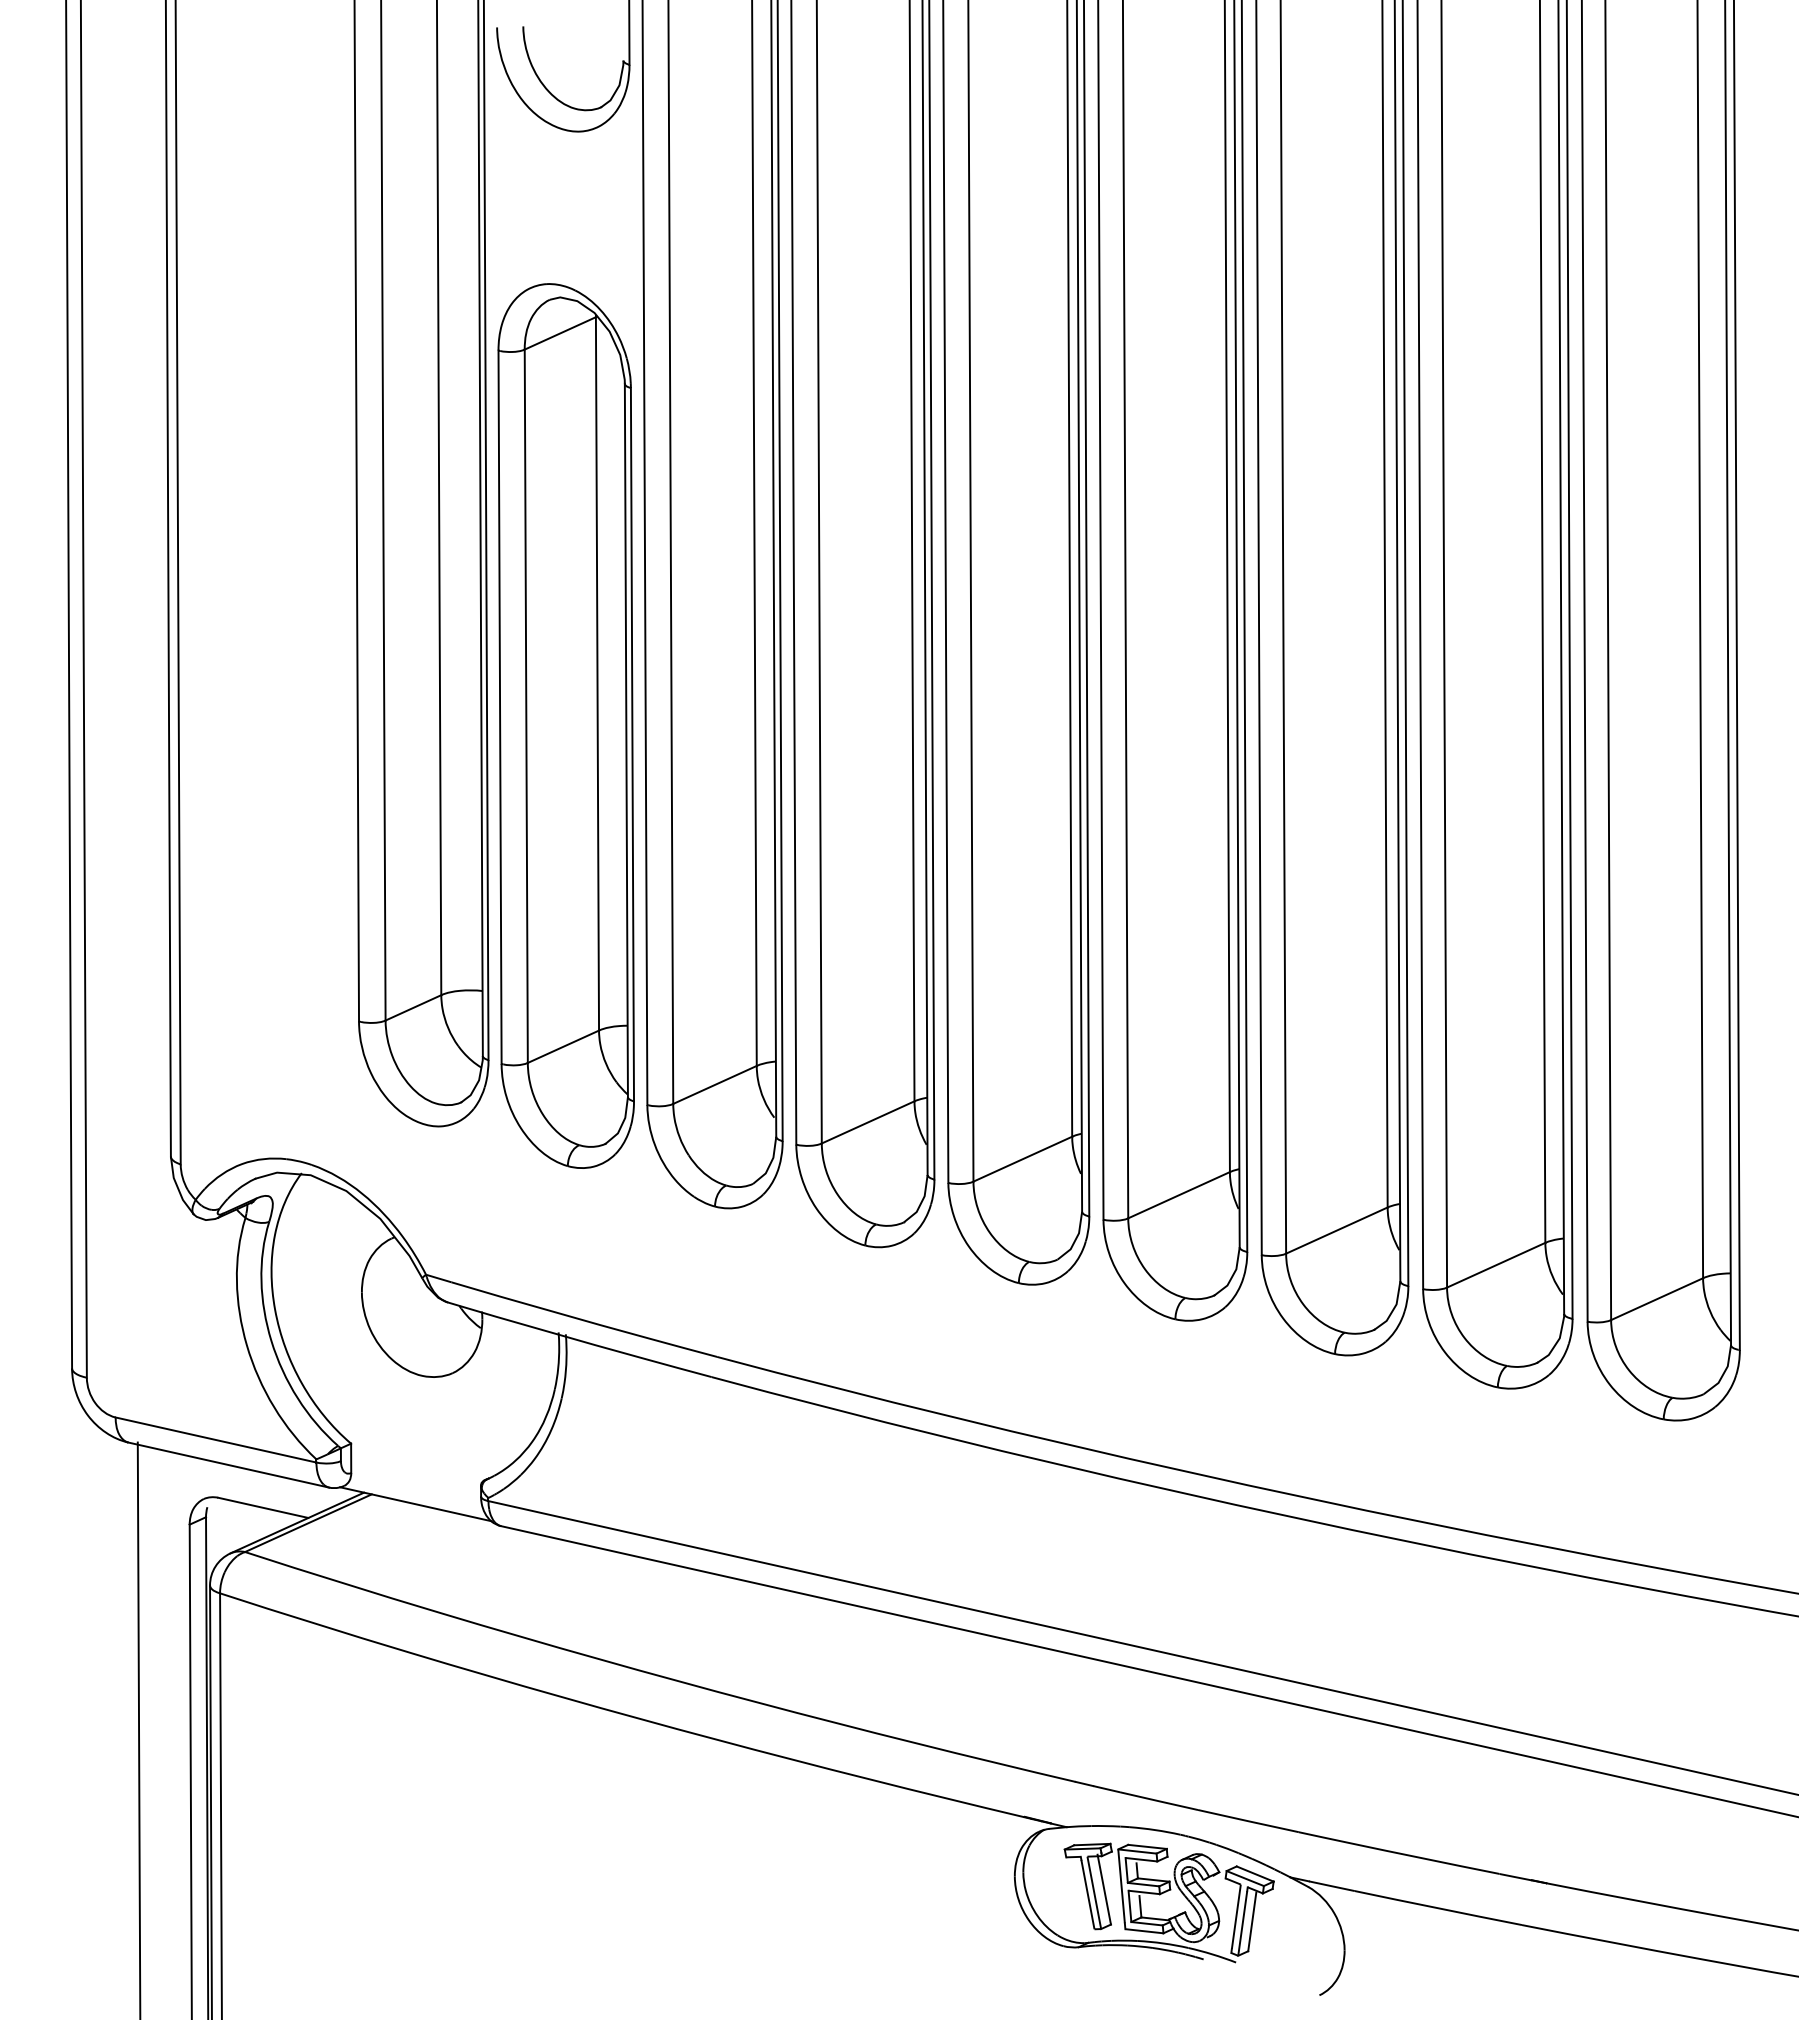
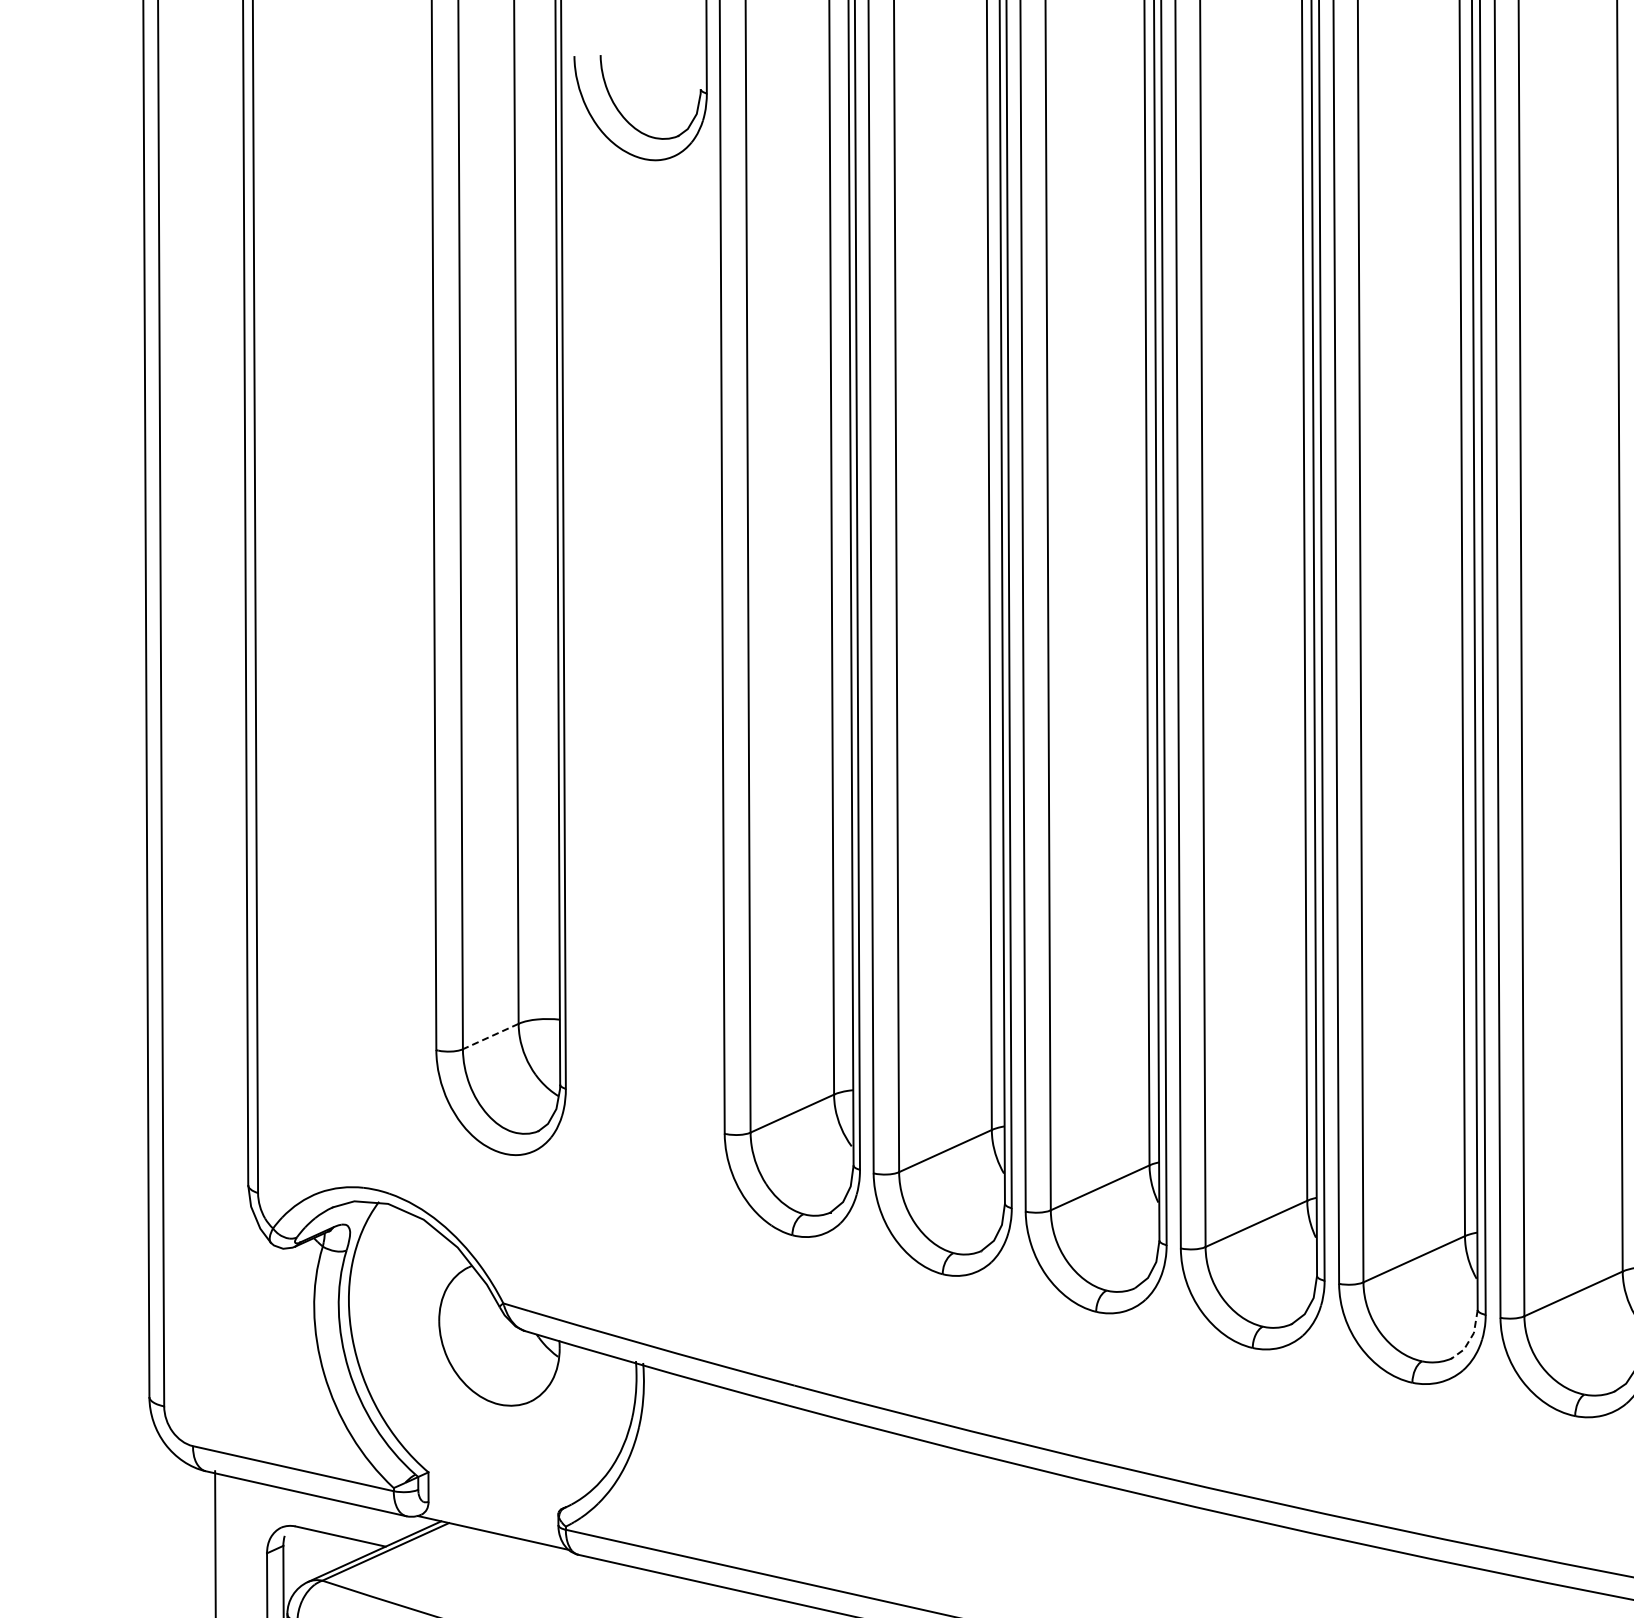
part: (565, 725) -> (642, 754), removed
line: (413, 1007) -> (490, 1036), solid -> dashed
line: (1393, 1309) -> (1470, 1338), solid -> dashed

